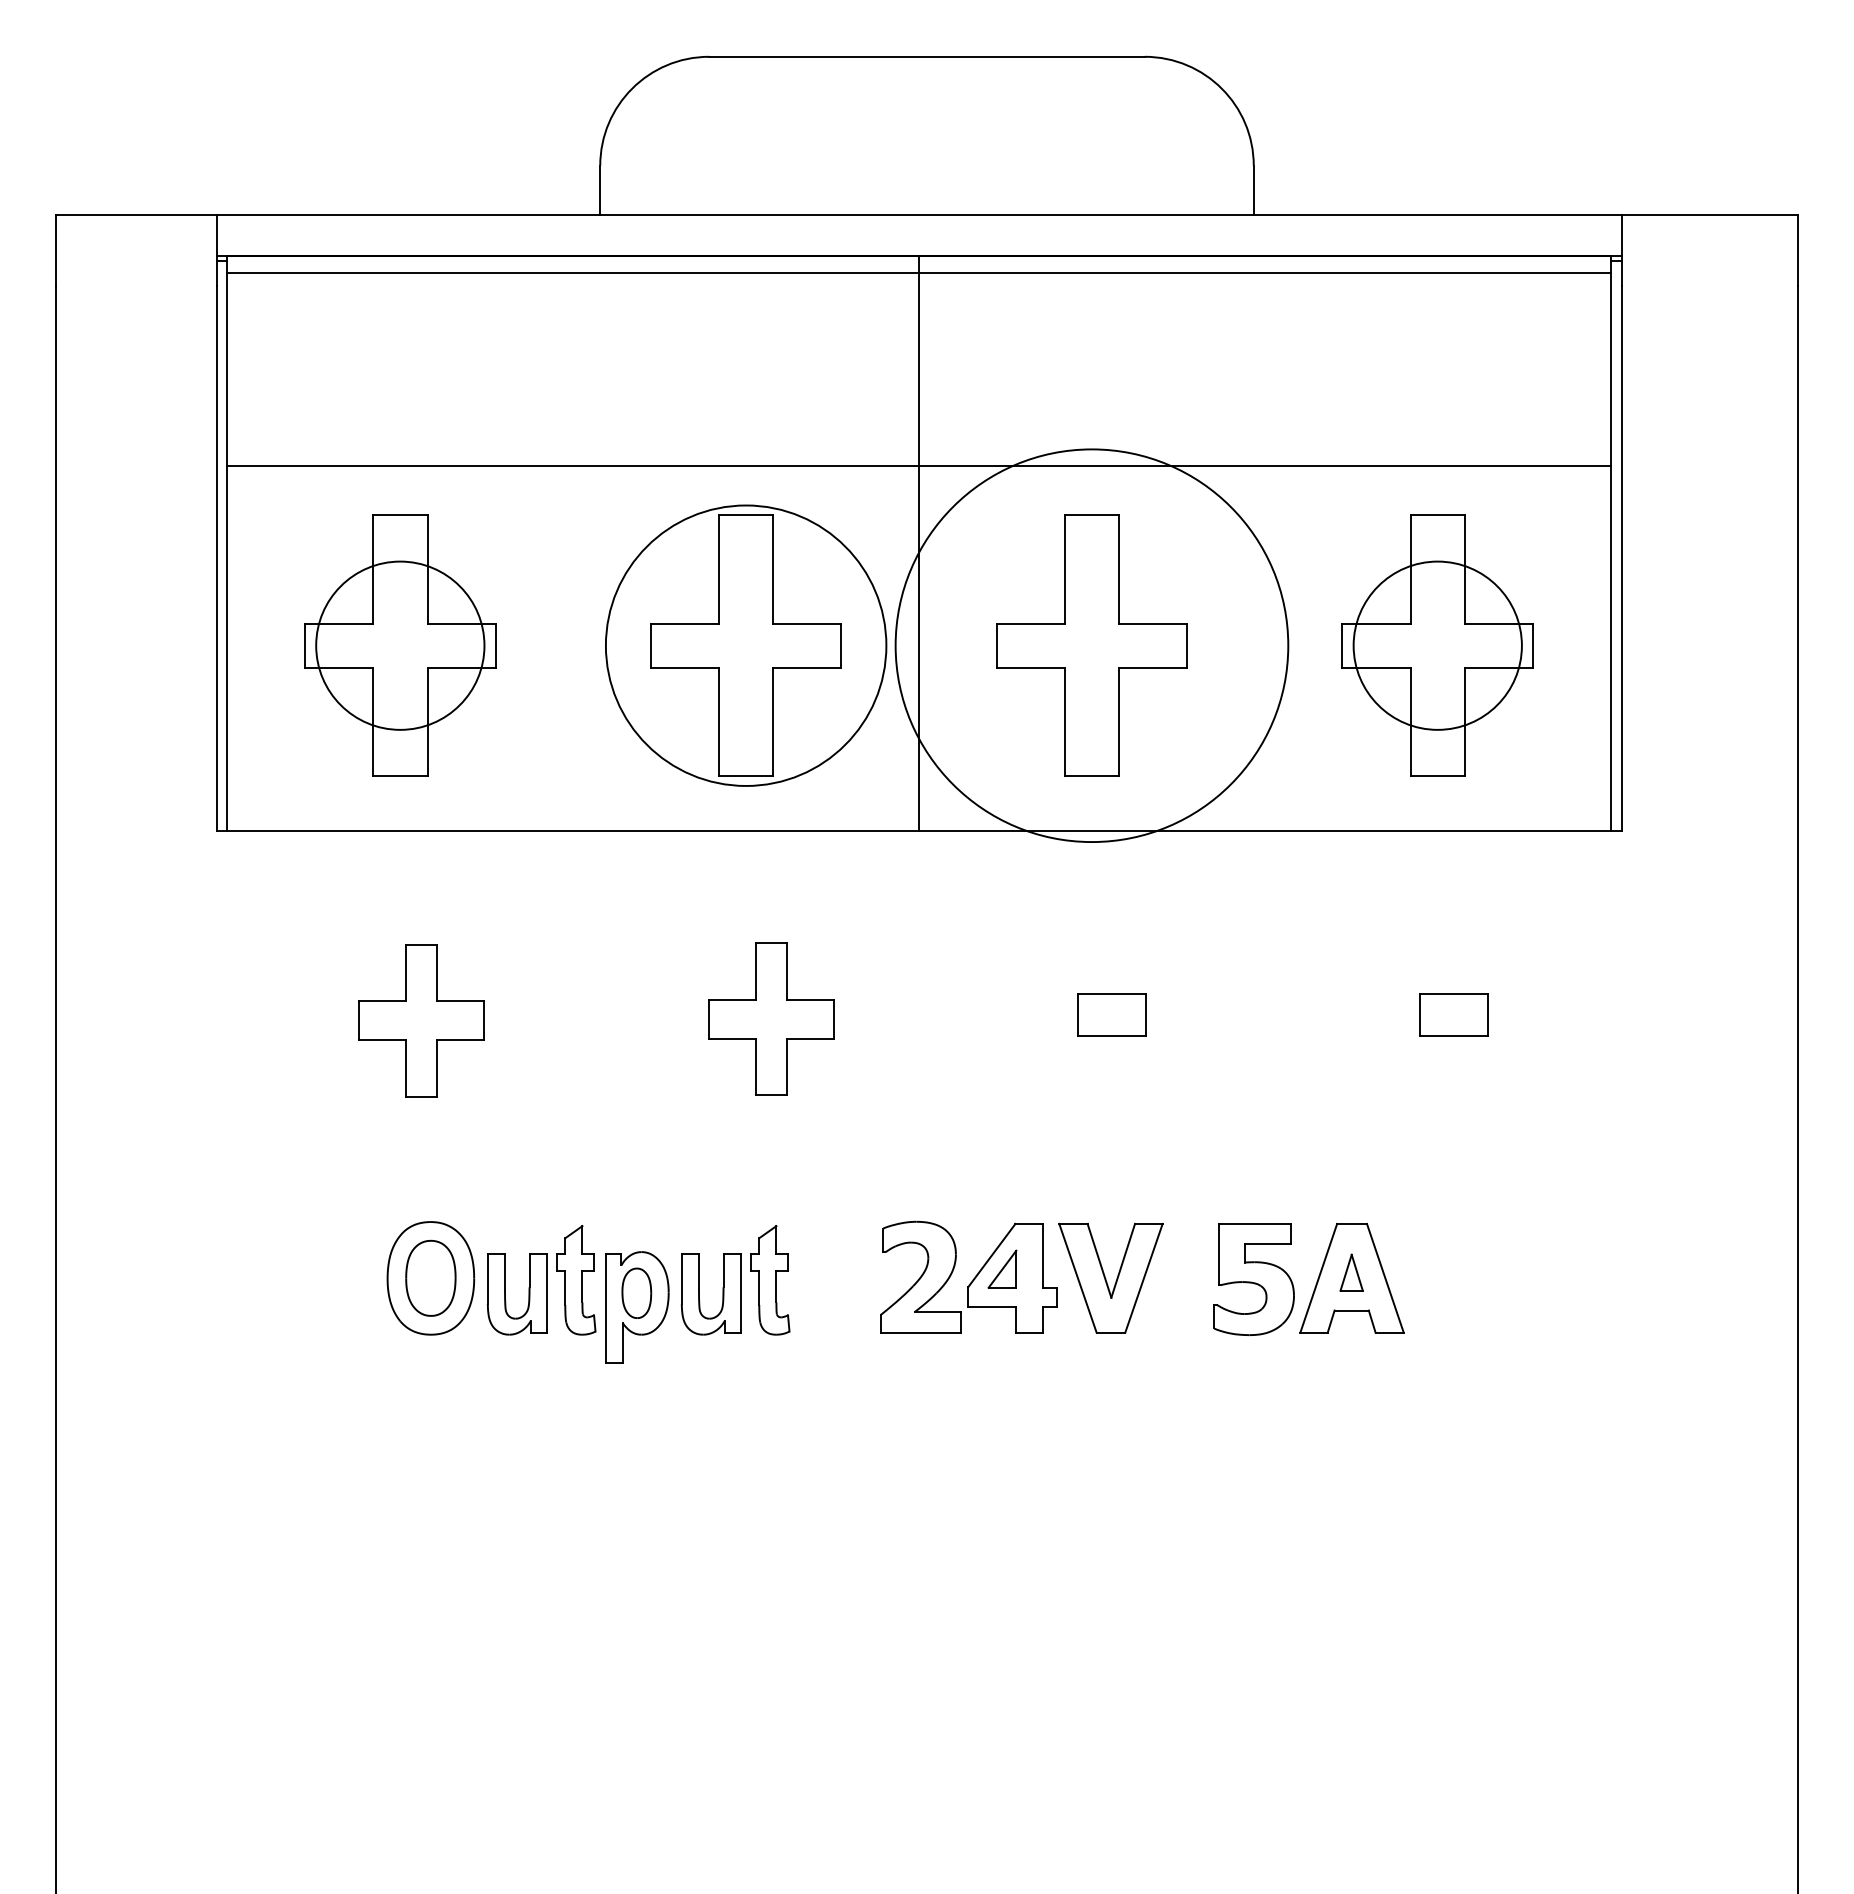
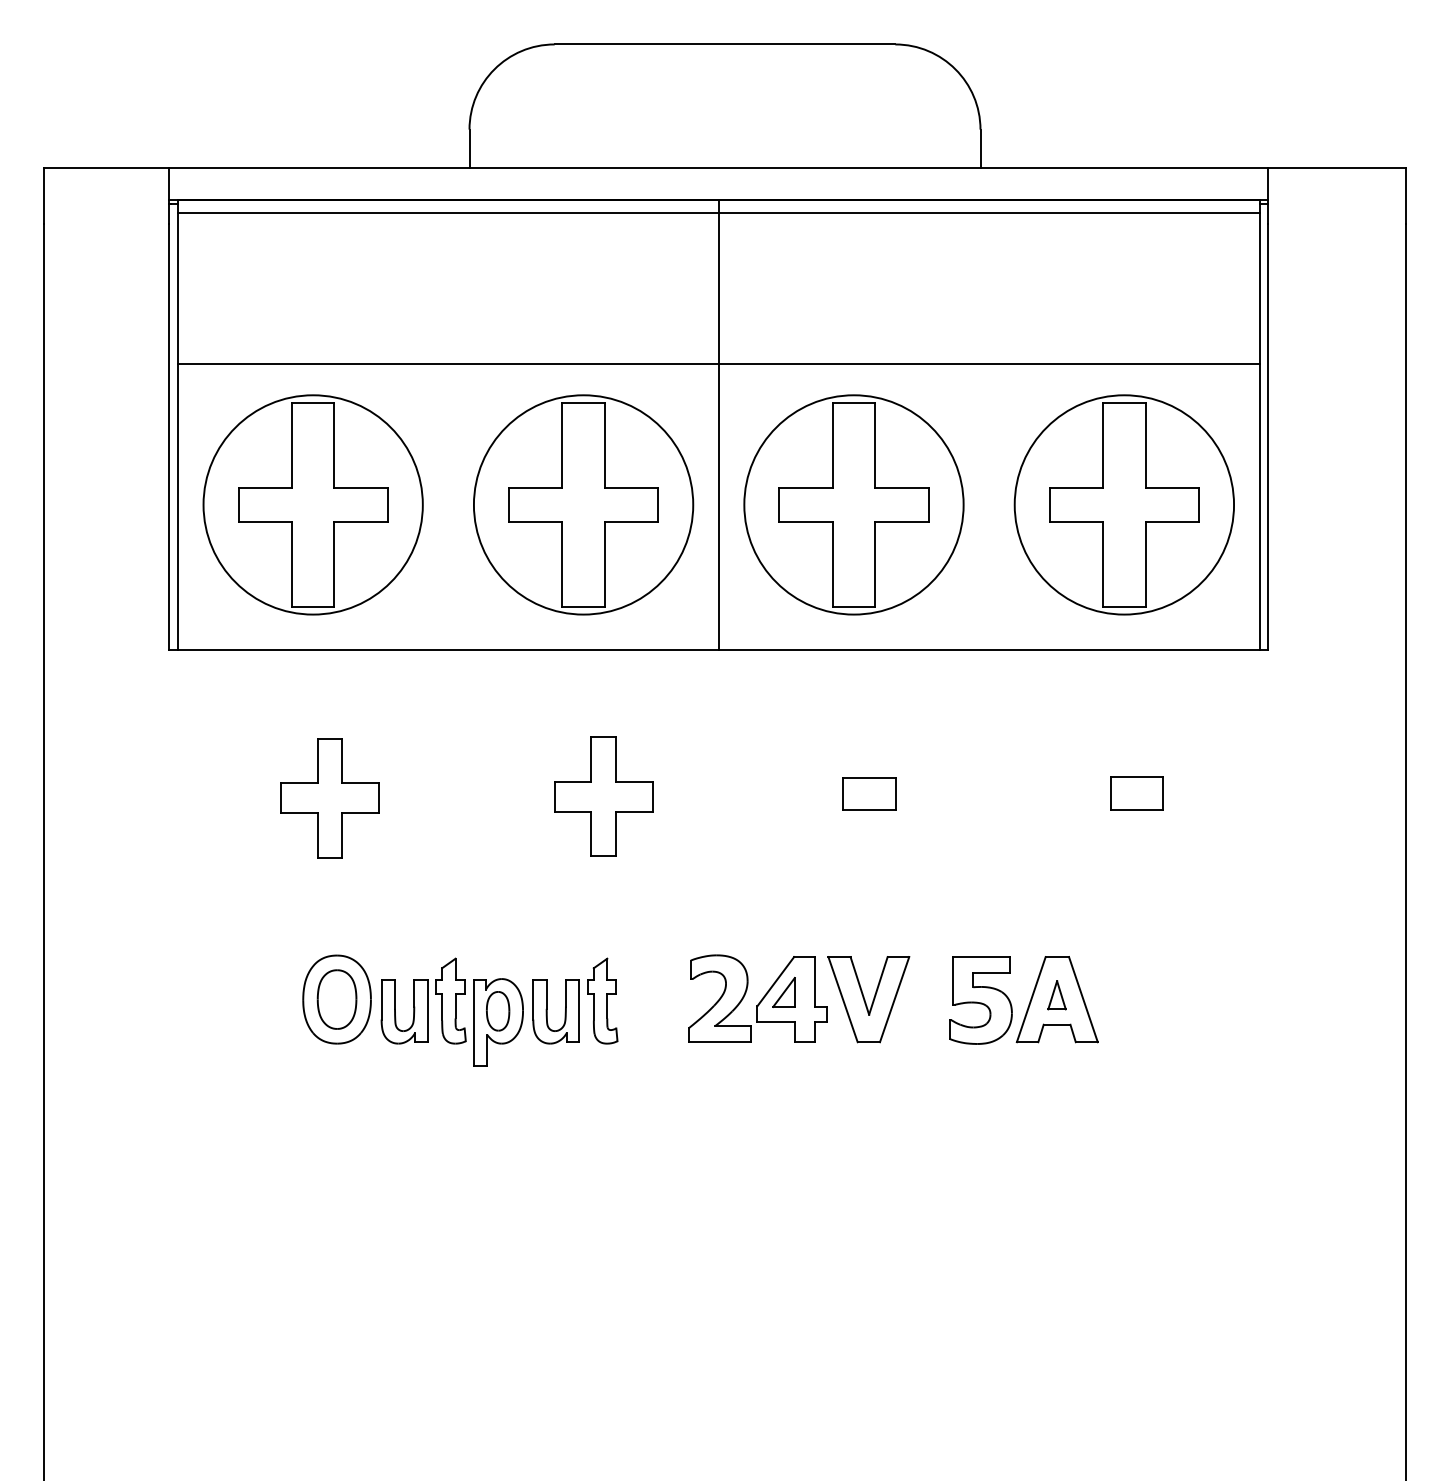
circle: (400, 645) -> (313, 504), size x1.67
circle: (1091, 645) -> (853, 504), size x0.71
circle: (1437, 645) -> (1124, 504), size x1.67

